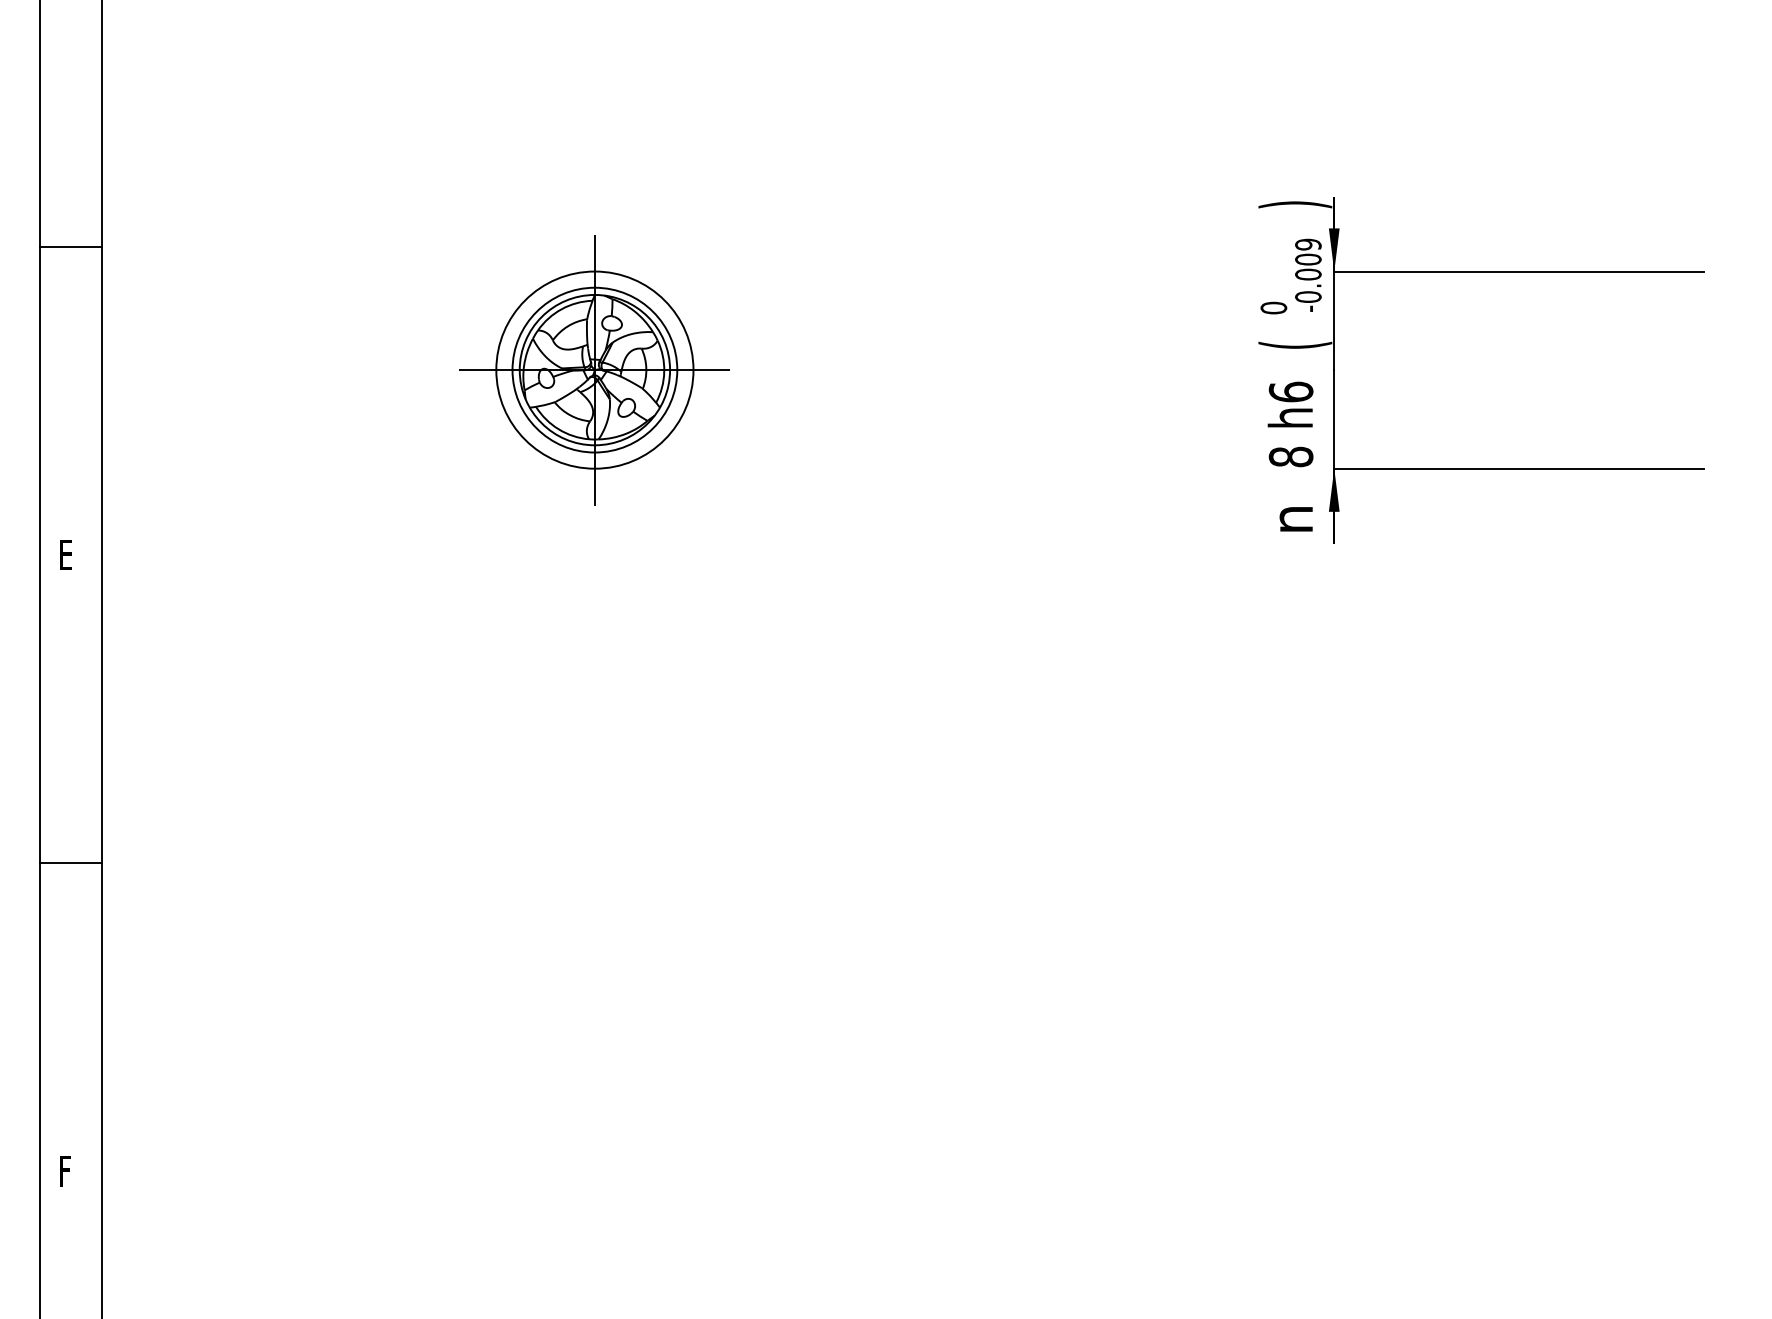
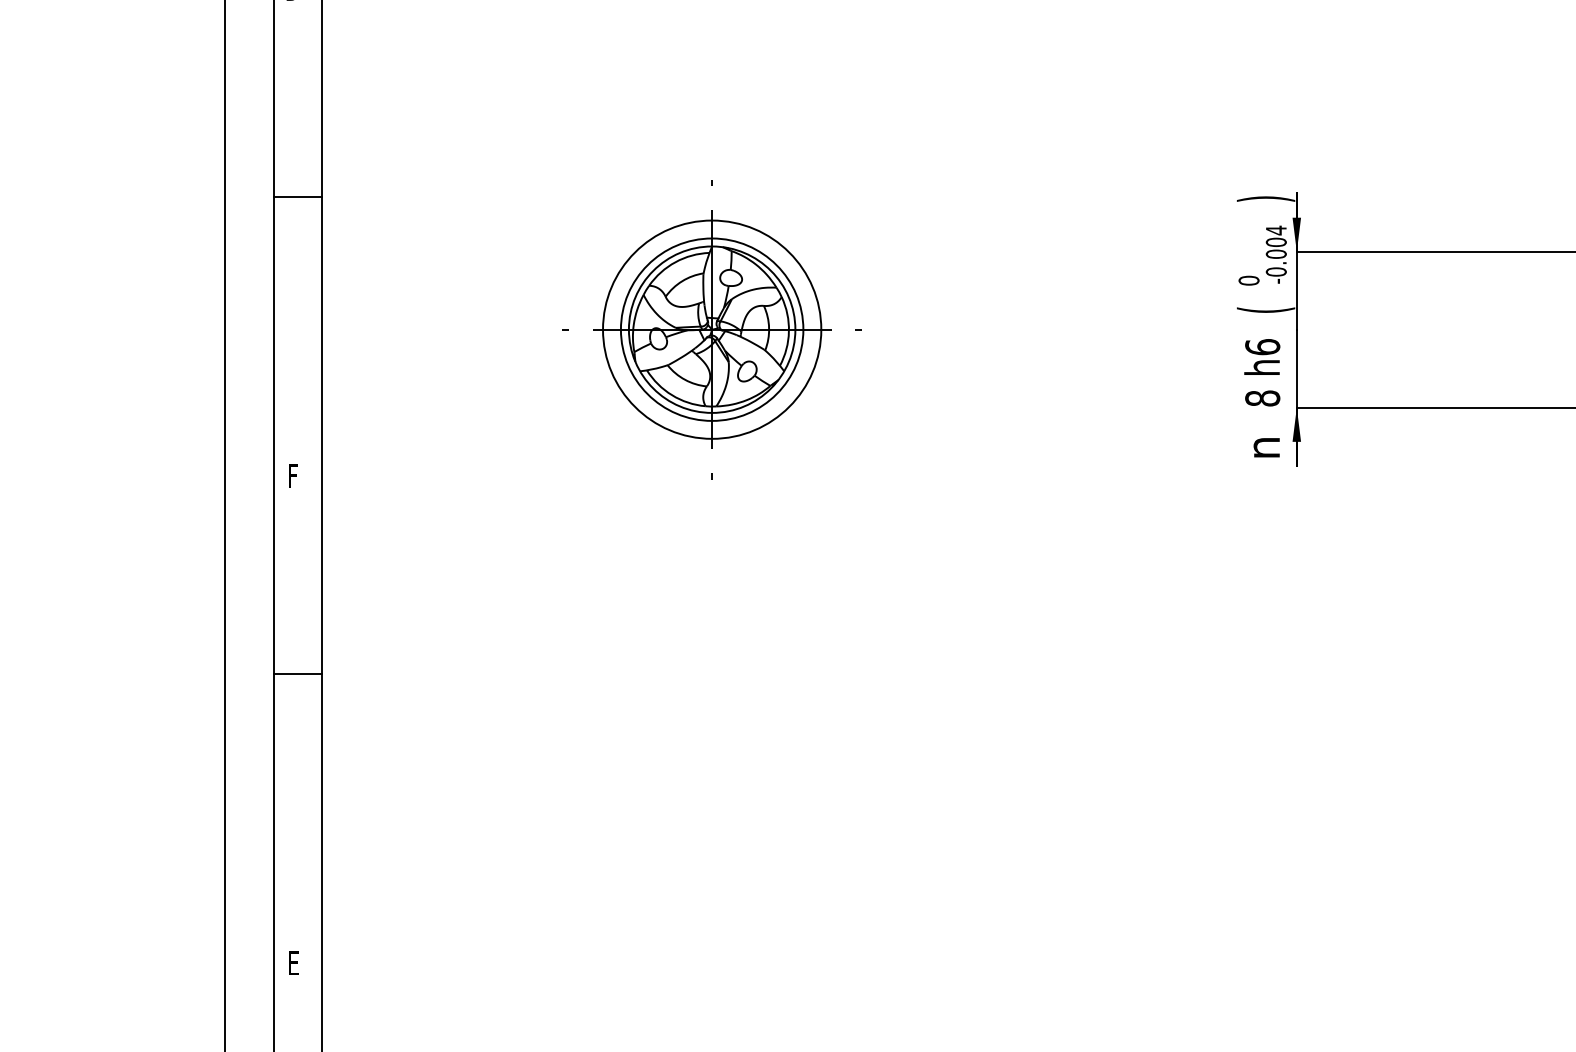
text: (1307, 244) -> (1275, 230), -0.009 -> -0.004
line: (70, 247) -> (297, 197), moved
part: (594, 369) -> (711, 329), size x1.4
text: (66, 554) -> (294, 475), E -> F
line: (70, 862) -> (297, 673), moved
text: (66, 1170) -> (294, 962), F -> E

